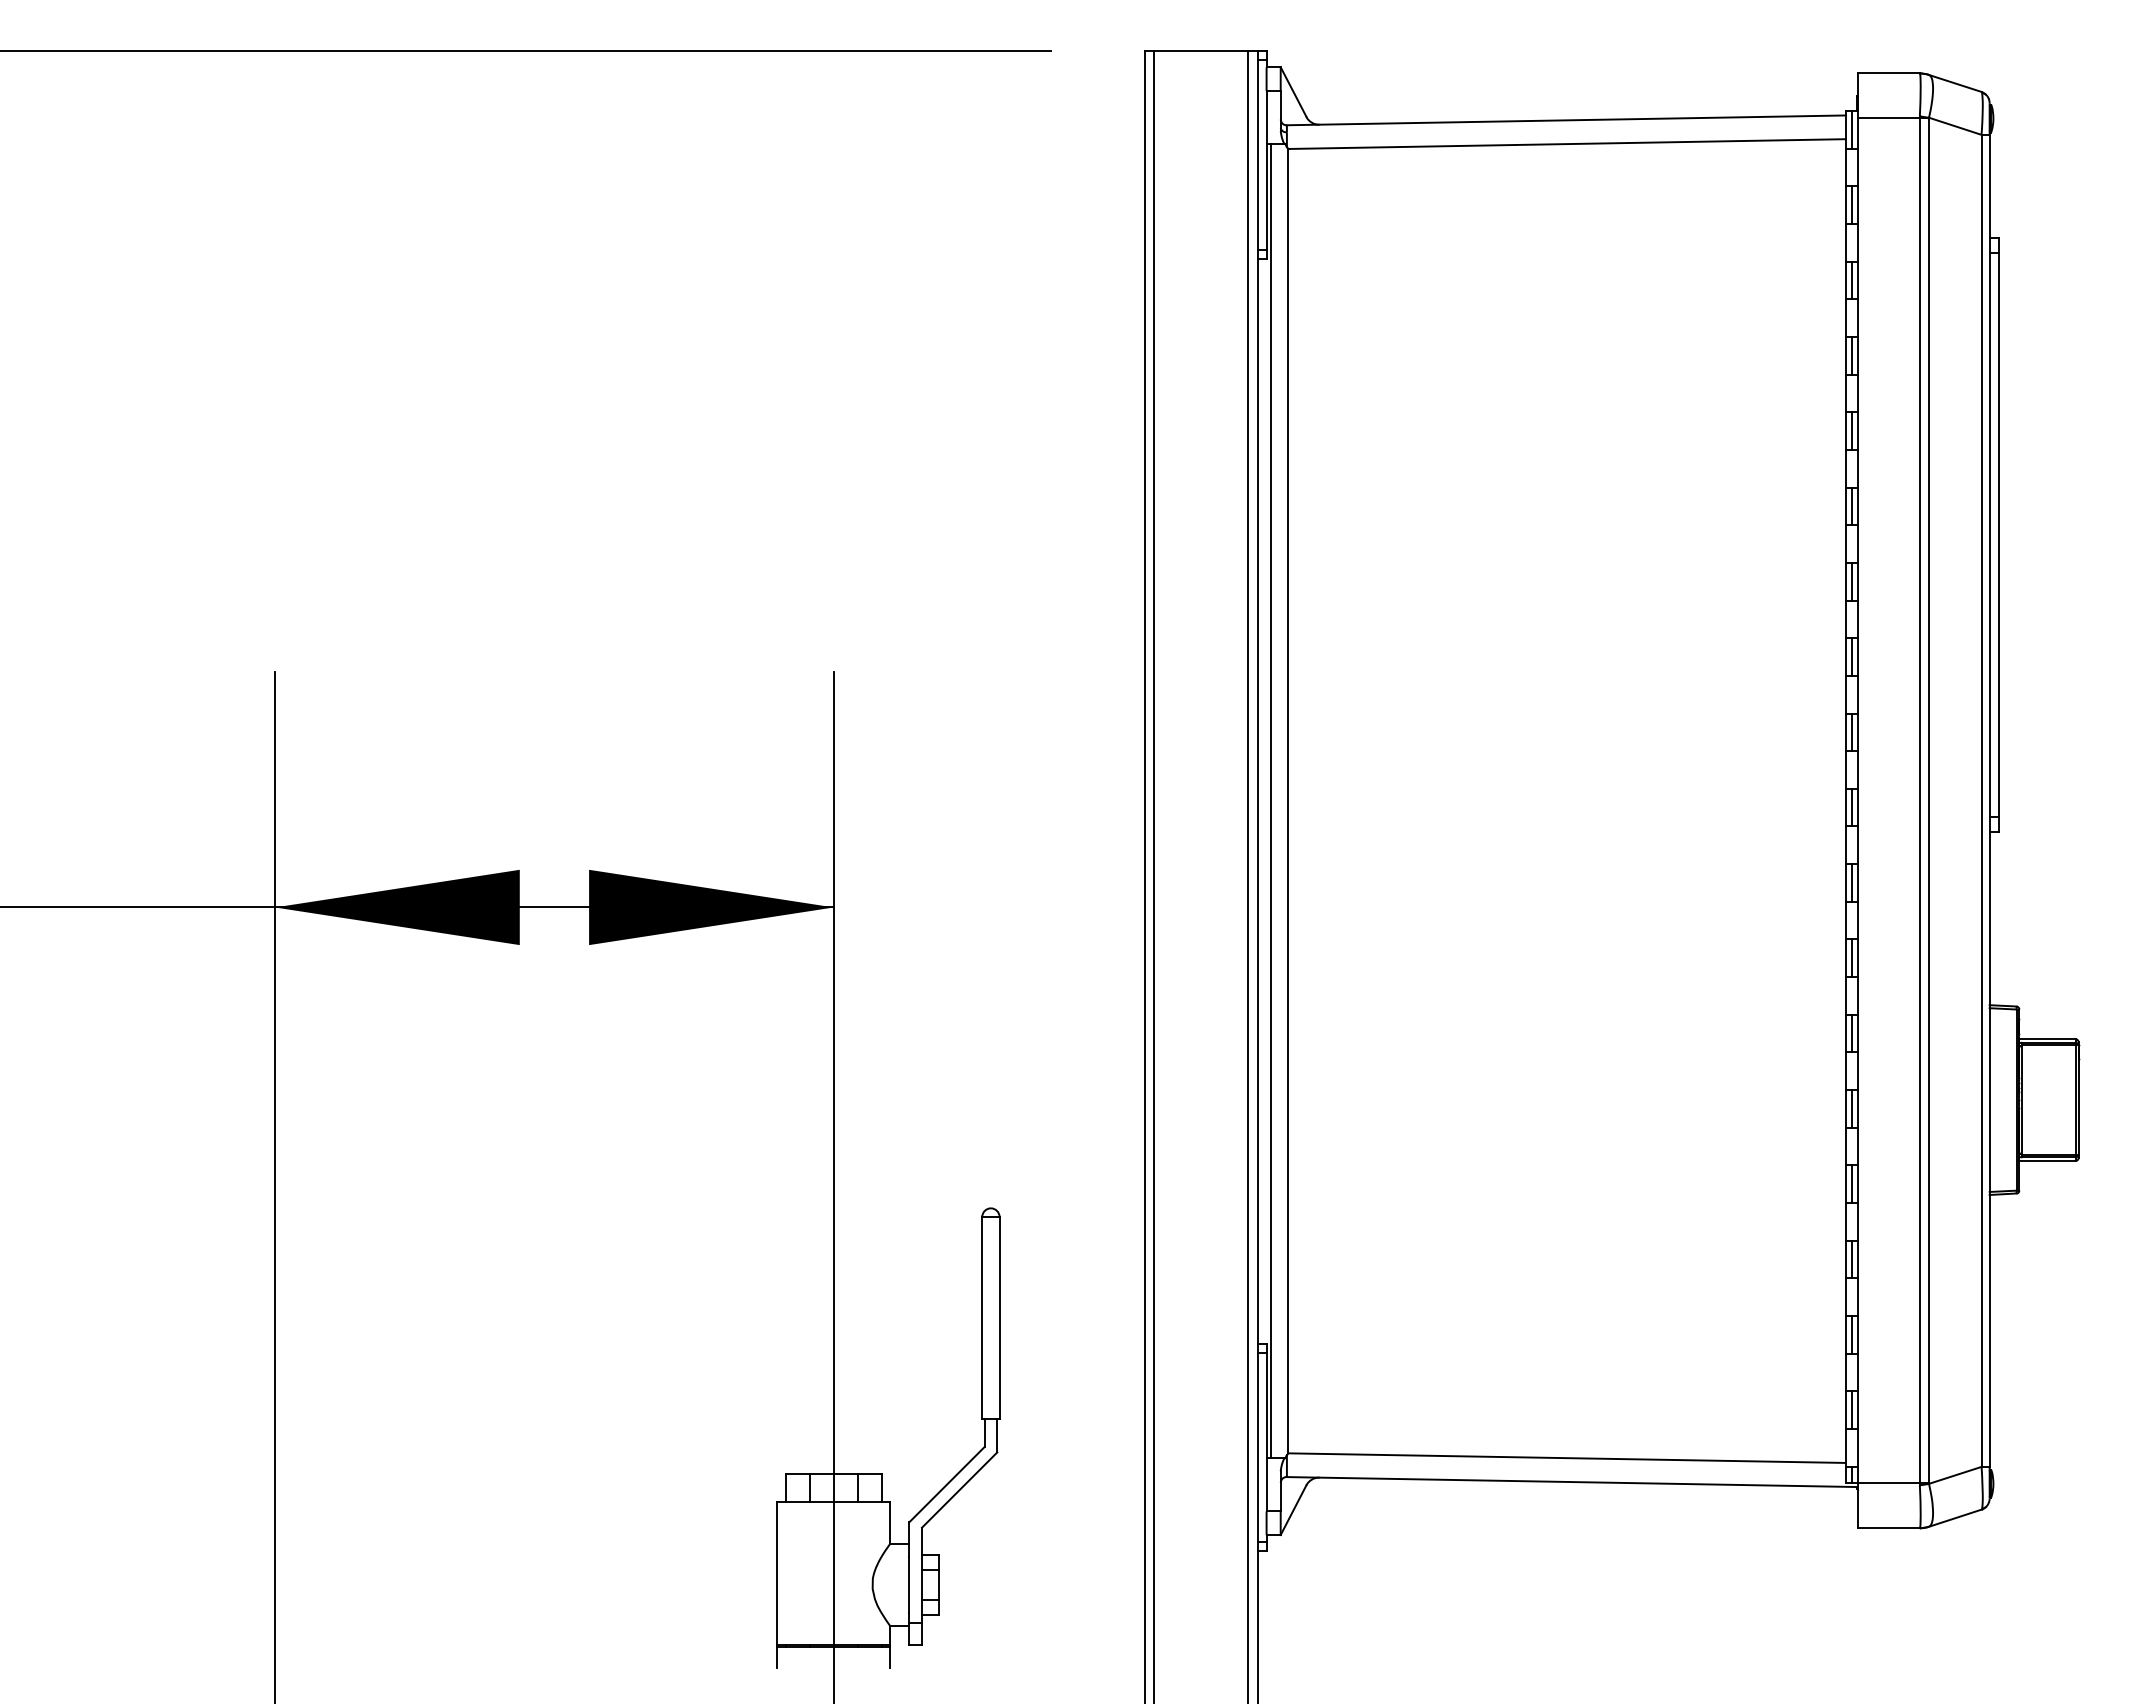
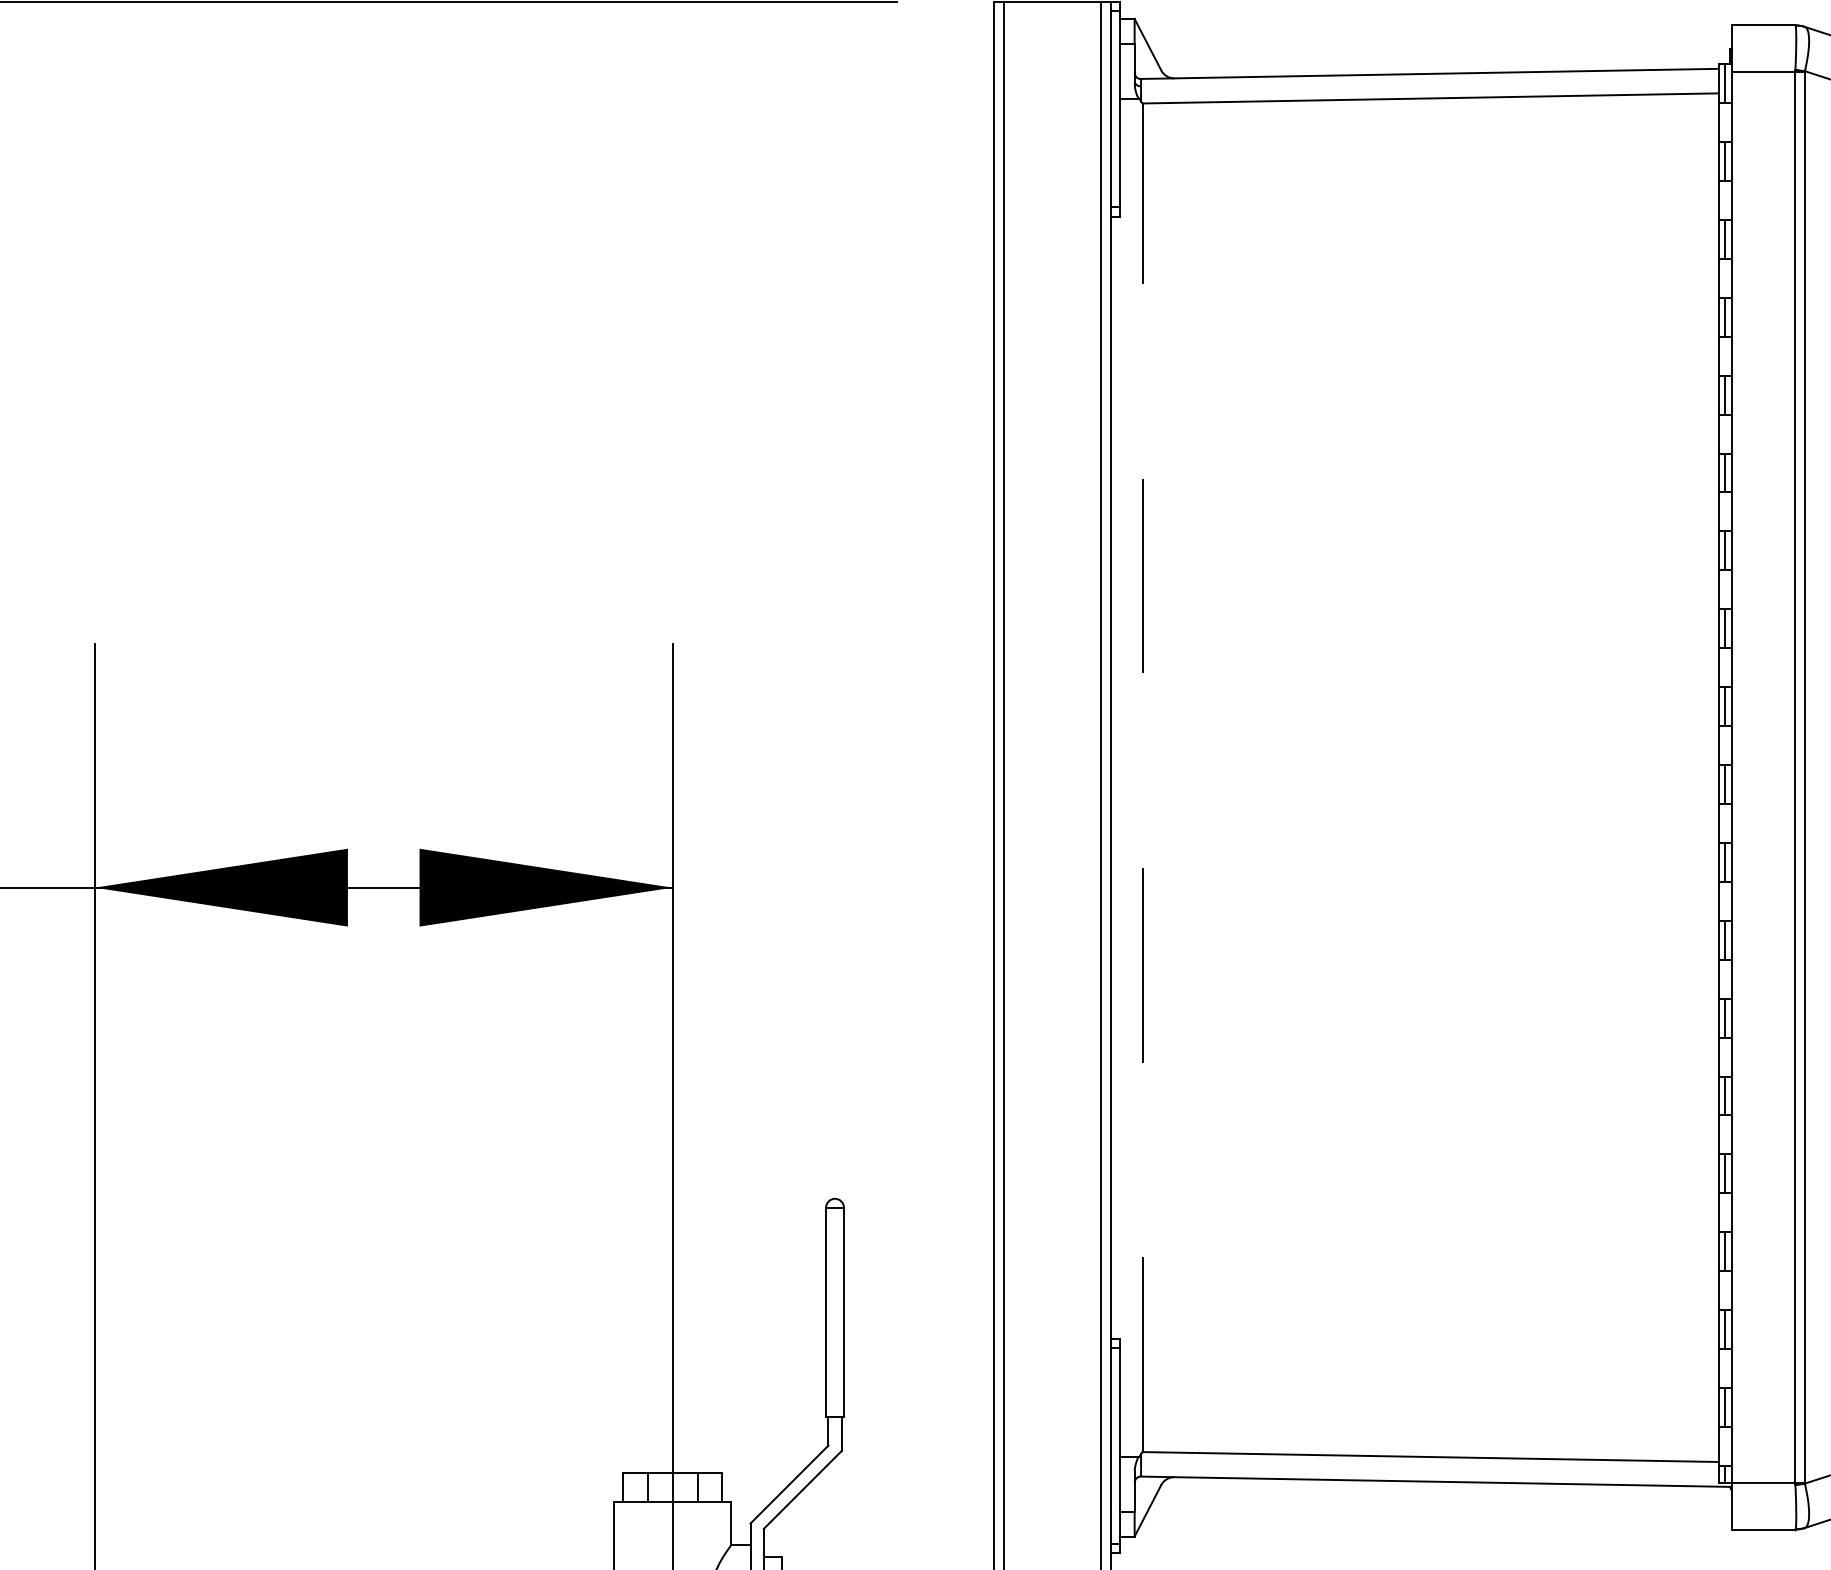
line: (1288, 800) -> (1142, 777), solid -> dashed
line: (1270, 801) -> (1124, 778), removed

